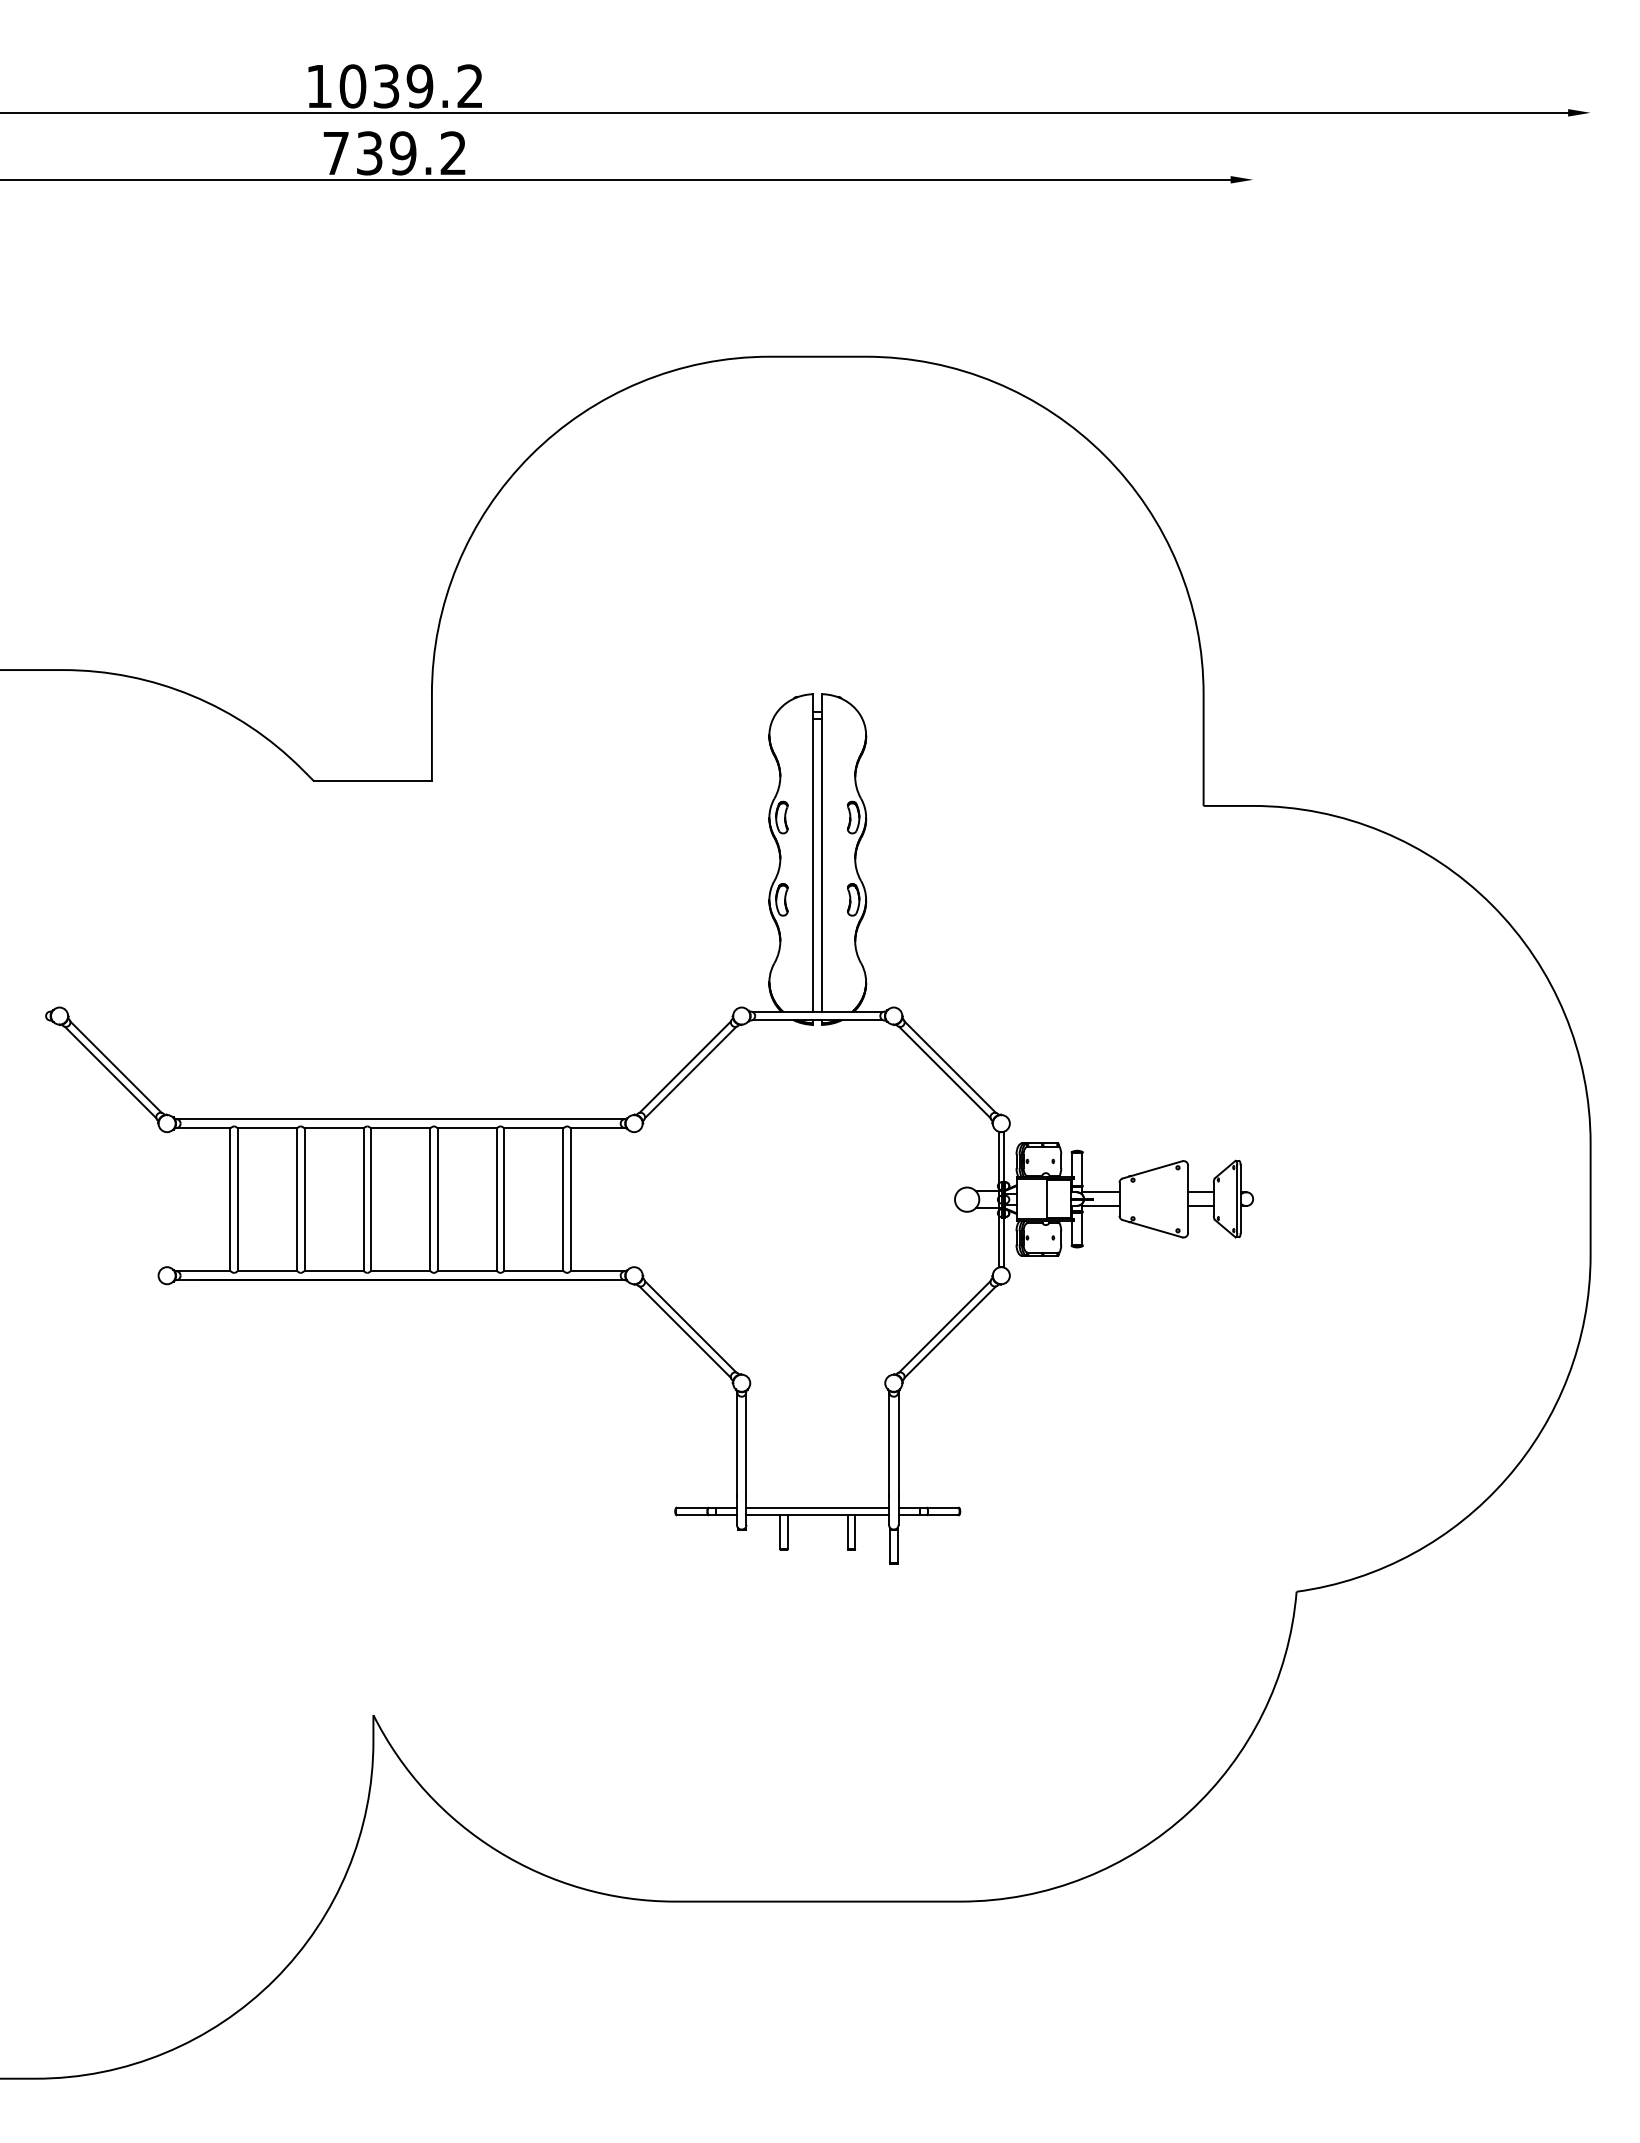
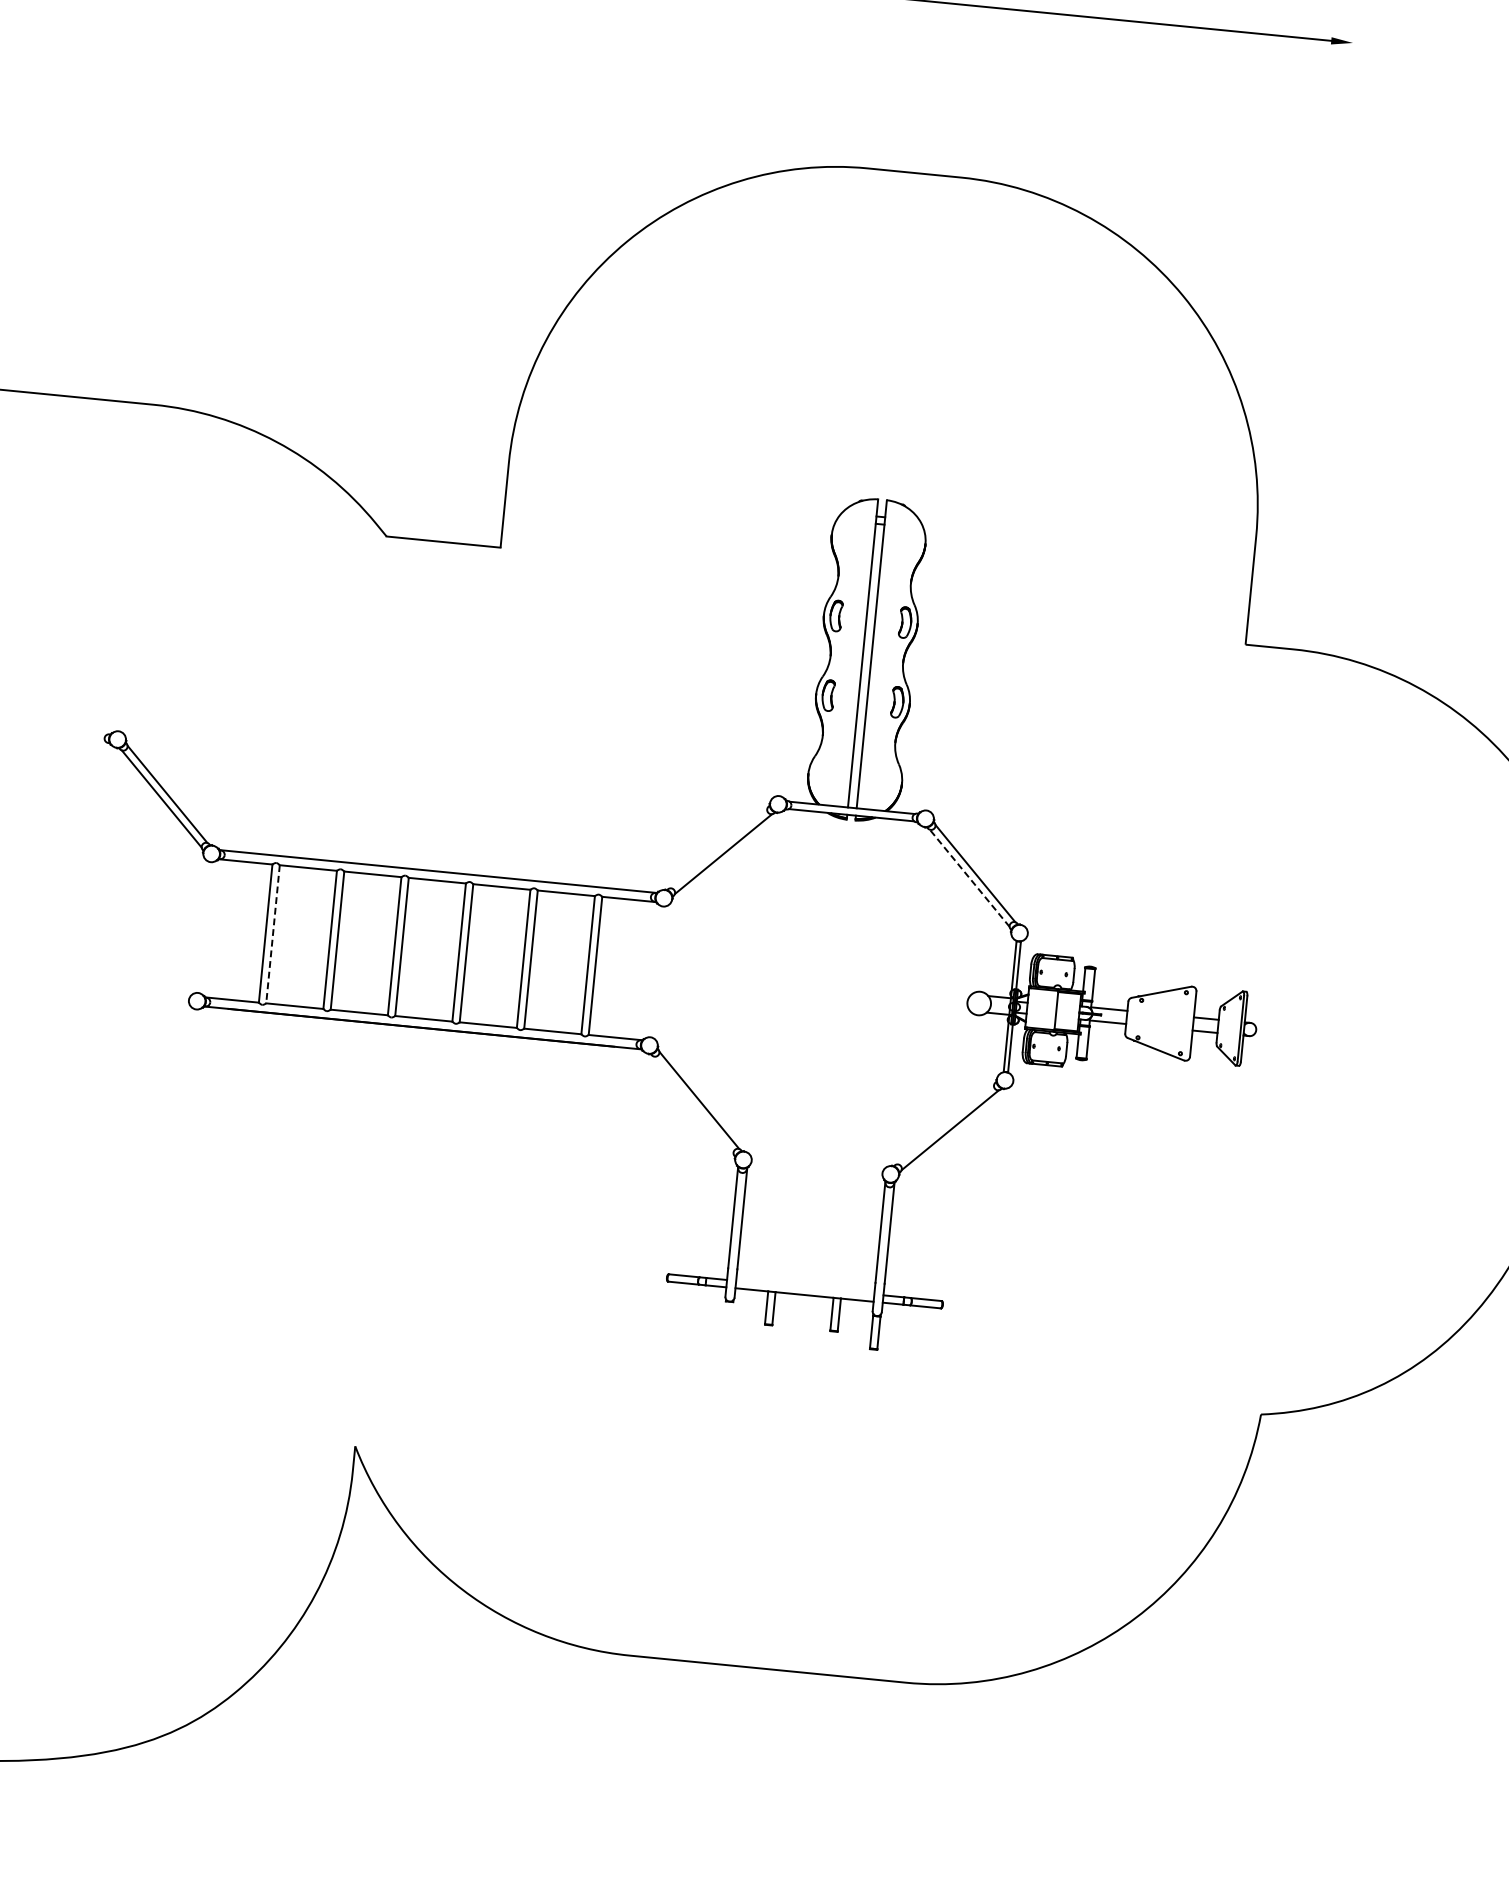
line: (684, 1066) -> (718, 847), removed
line: (944, 1072) -> (969, 878), solid -> dashed
line: (237, 1200) -> (272, 935), solid -> dashed
line: (944, 1326) -> (945, 1124), removed
line: (684, 1331) -> (692, 1104), removed
line: (817, 1507) -> (805, 1287), removed

